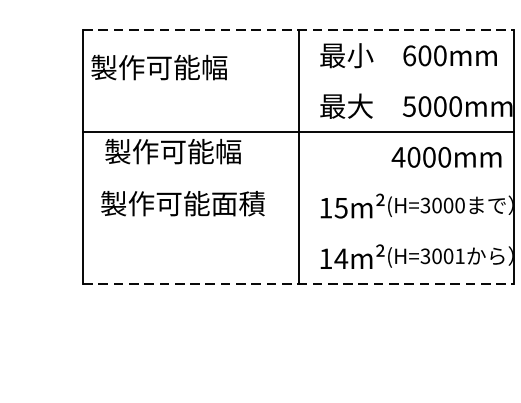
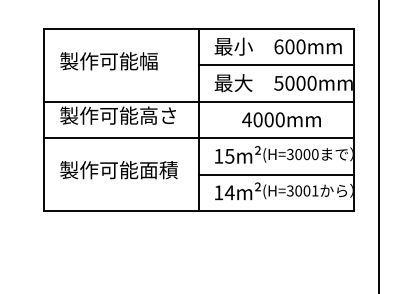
line: (299, 30) -> (199, 28), dashed -> solid
text: (158, 67) -> (108, 61), moved
line: (406, 81) -> (276, 65), added
text: (240, 151) -> (157, 115), 製作可能幅 -> 製作可能高さ
text: (446, 156) -> (281, 119), moved
line: (299, 183) -> (199, 138), added
text: (182, 204) -> (118, 170), moved
line: (406, 233) -> (276, 174), added
line: (299, 284) -> (199, 211), dashed -> solid

